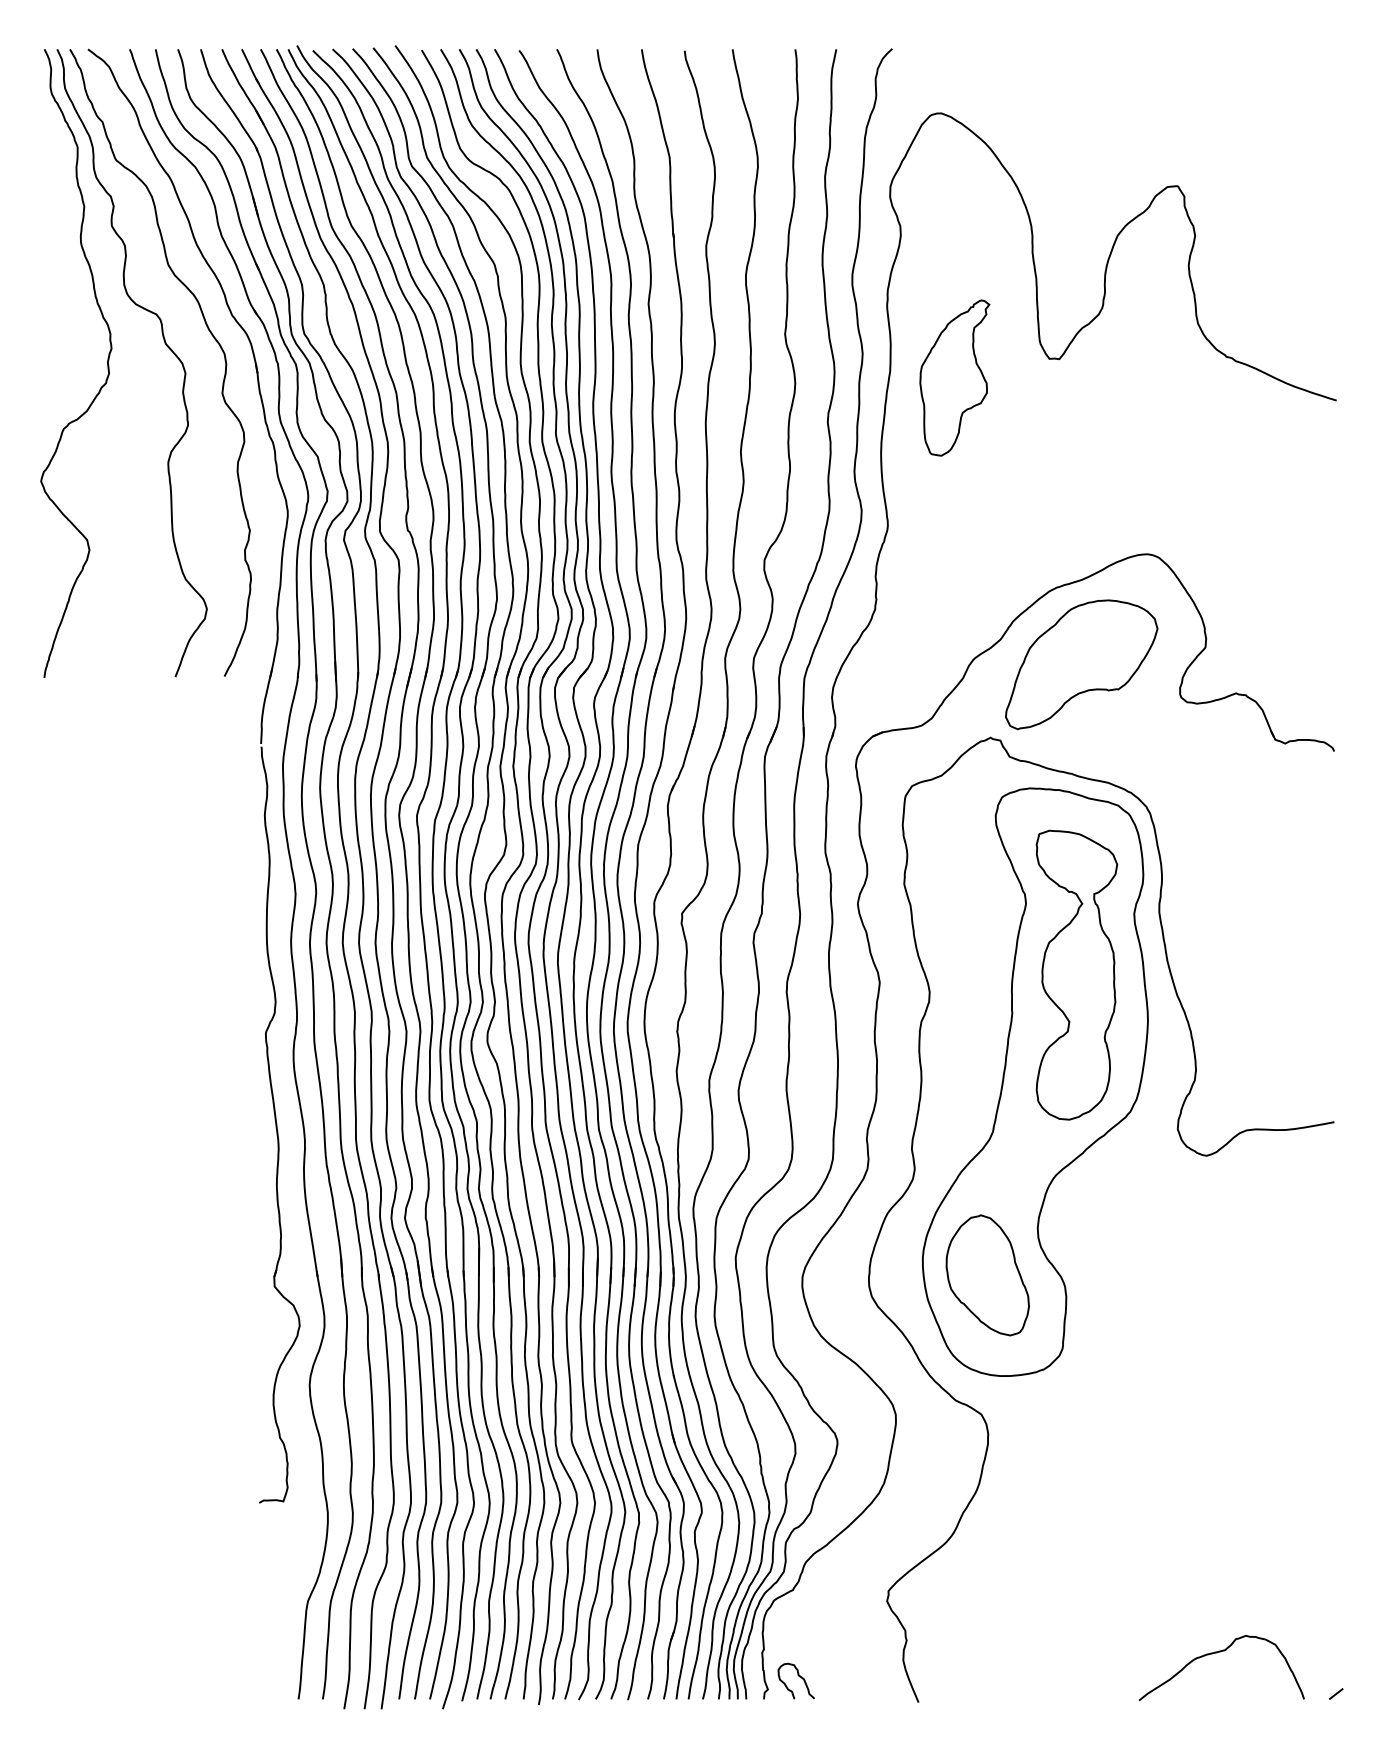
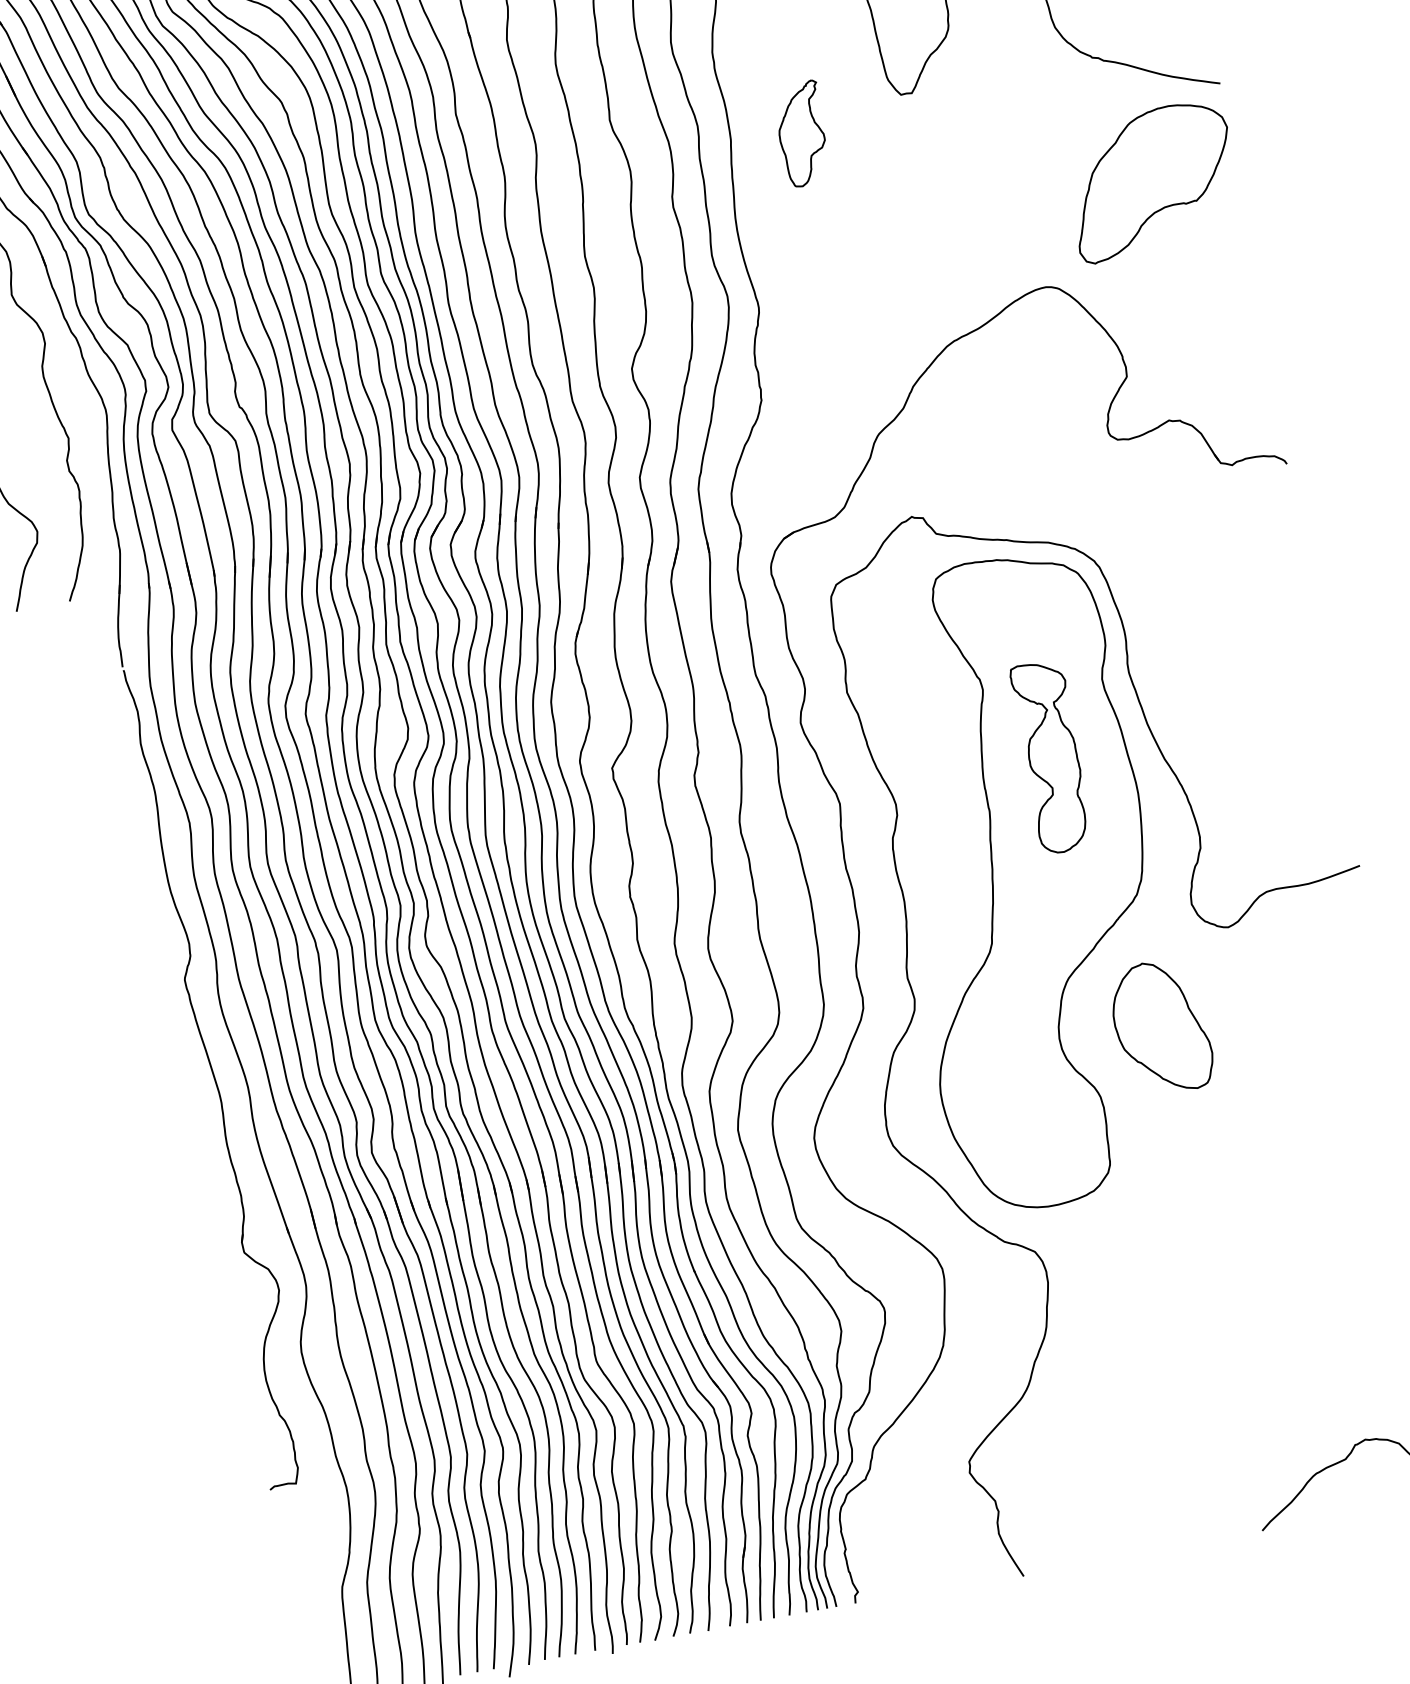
part: (954, 377) -> (801, 133), size x0.6
part: (1081, 664) -> (1151, 180), moved
part: (1076, 974) -> (1051, 756), size x0.6
part: (987, 1275) -> (1161, 1027), moved
curve: (798, 1676) -> (888, 1571), removed

